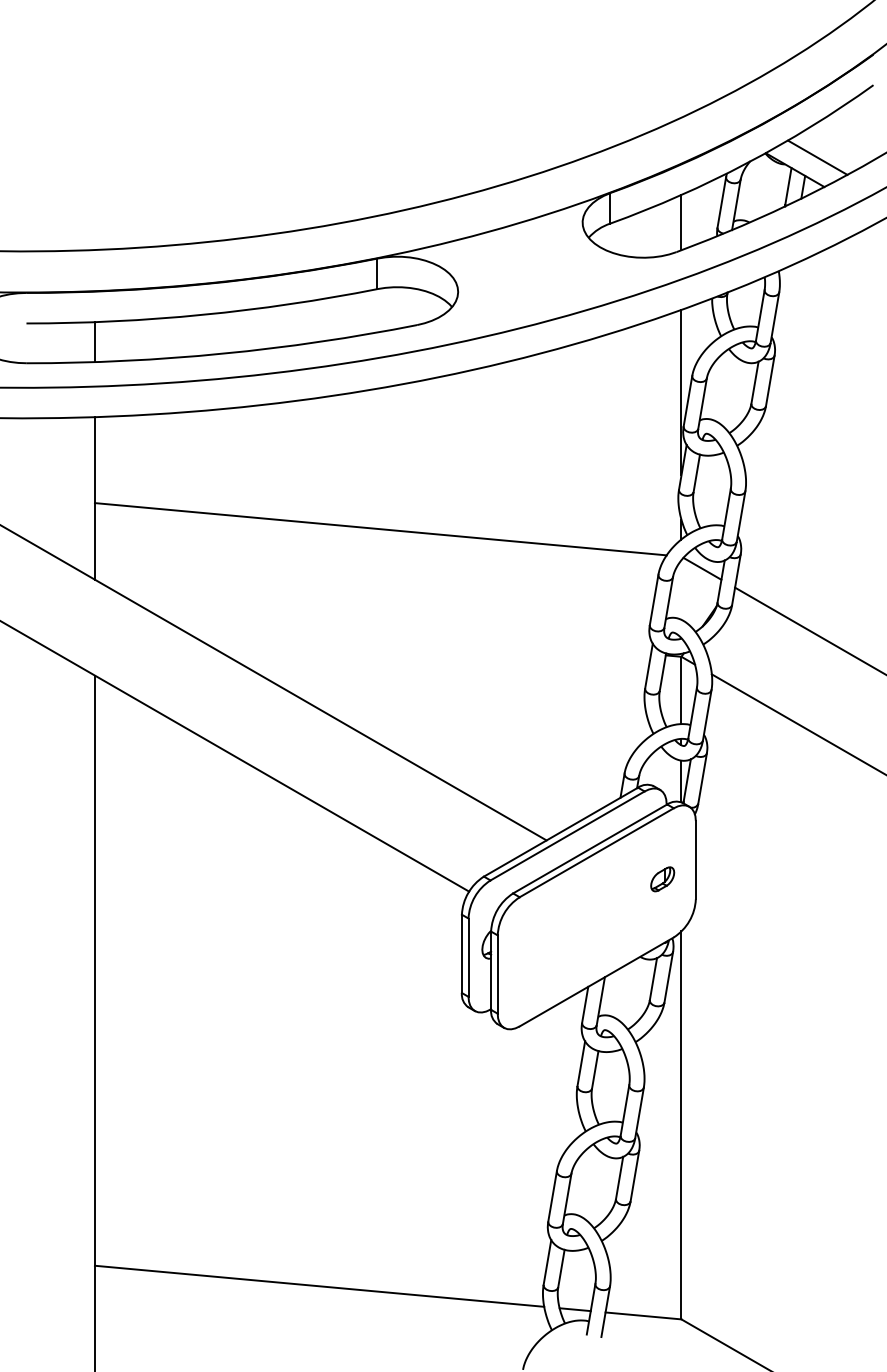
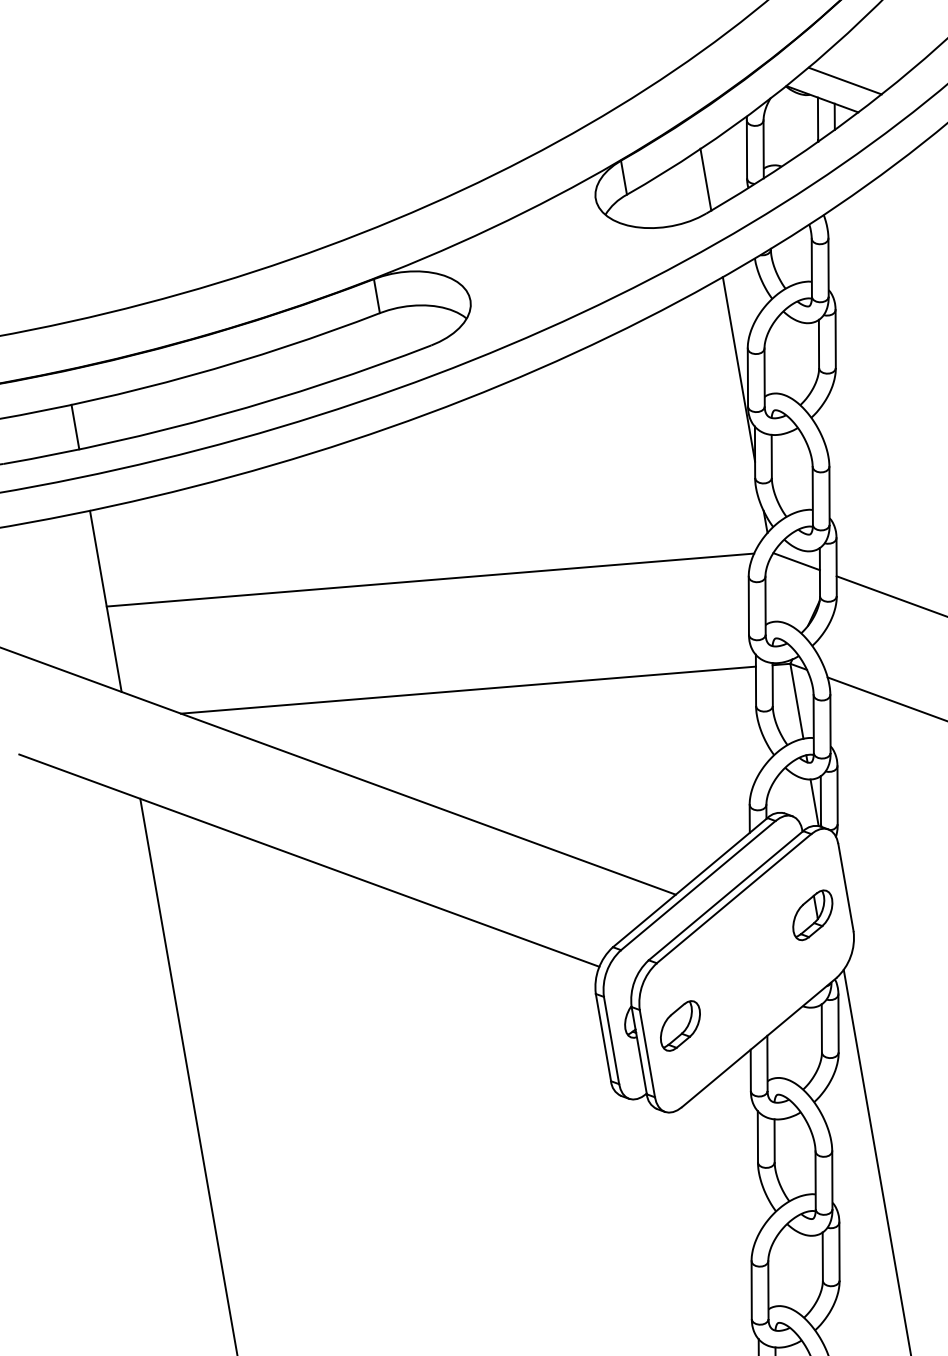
line: (397, 630) -> (468, 689), added
part: (662, 879) -> (812, 915), size x1.67
part: (530, 955) -> (680, 1026), added

